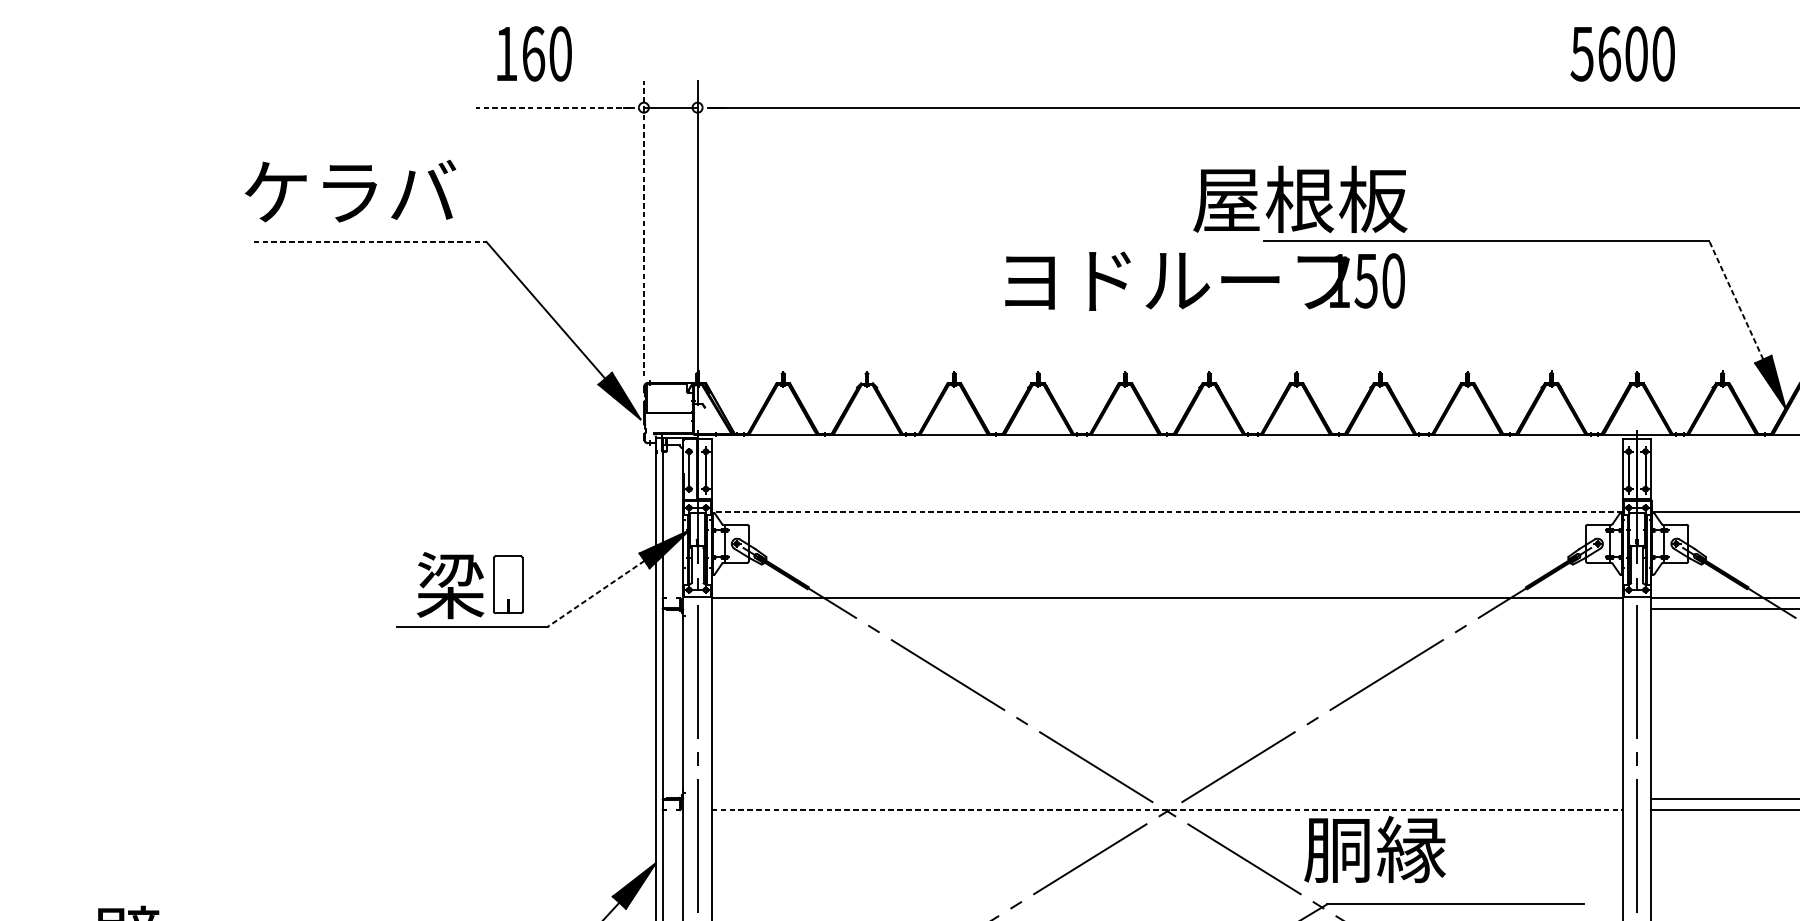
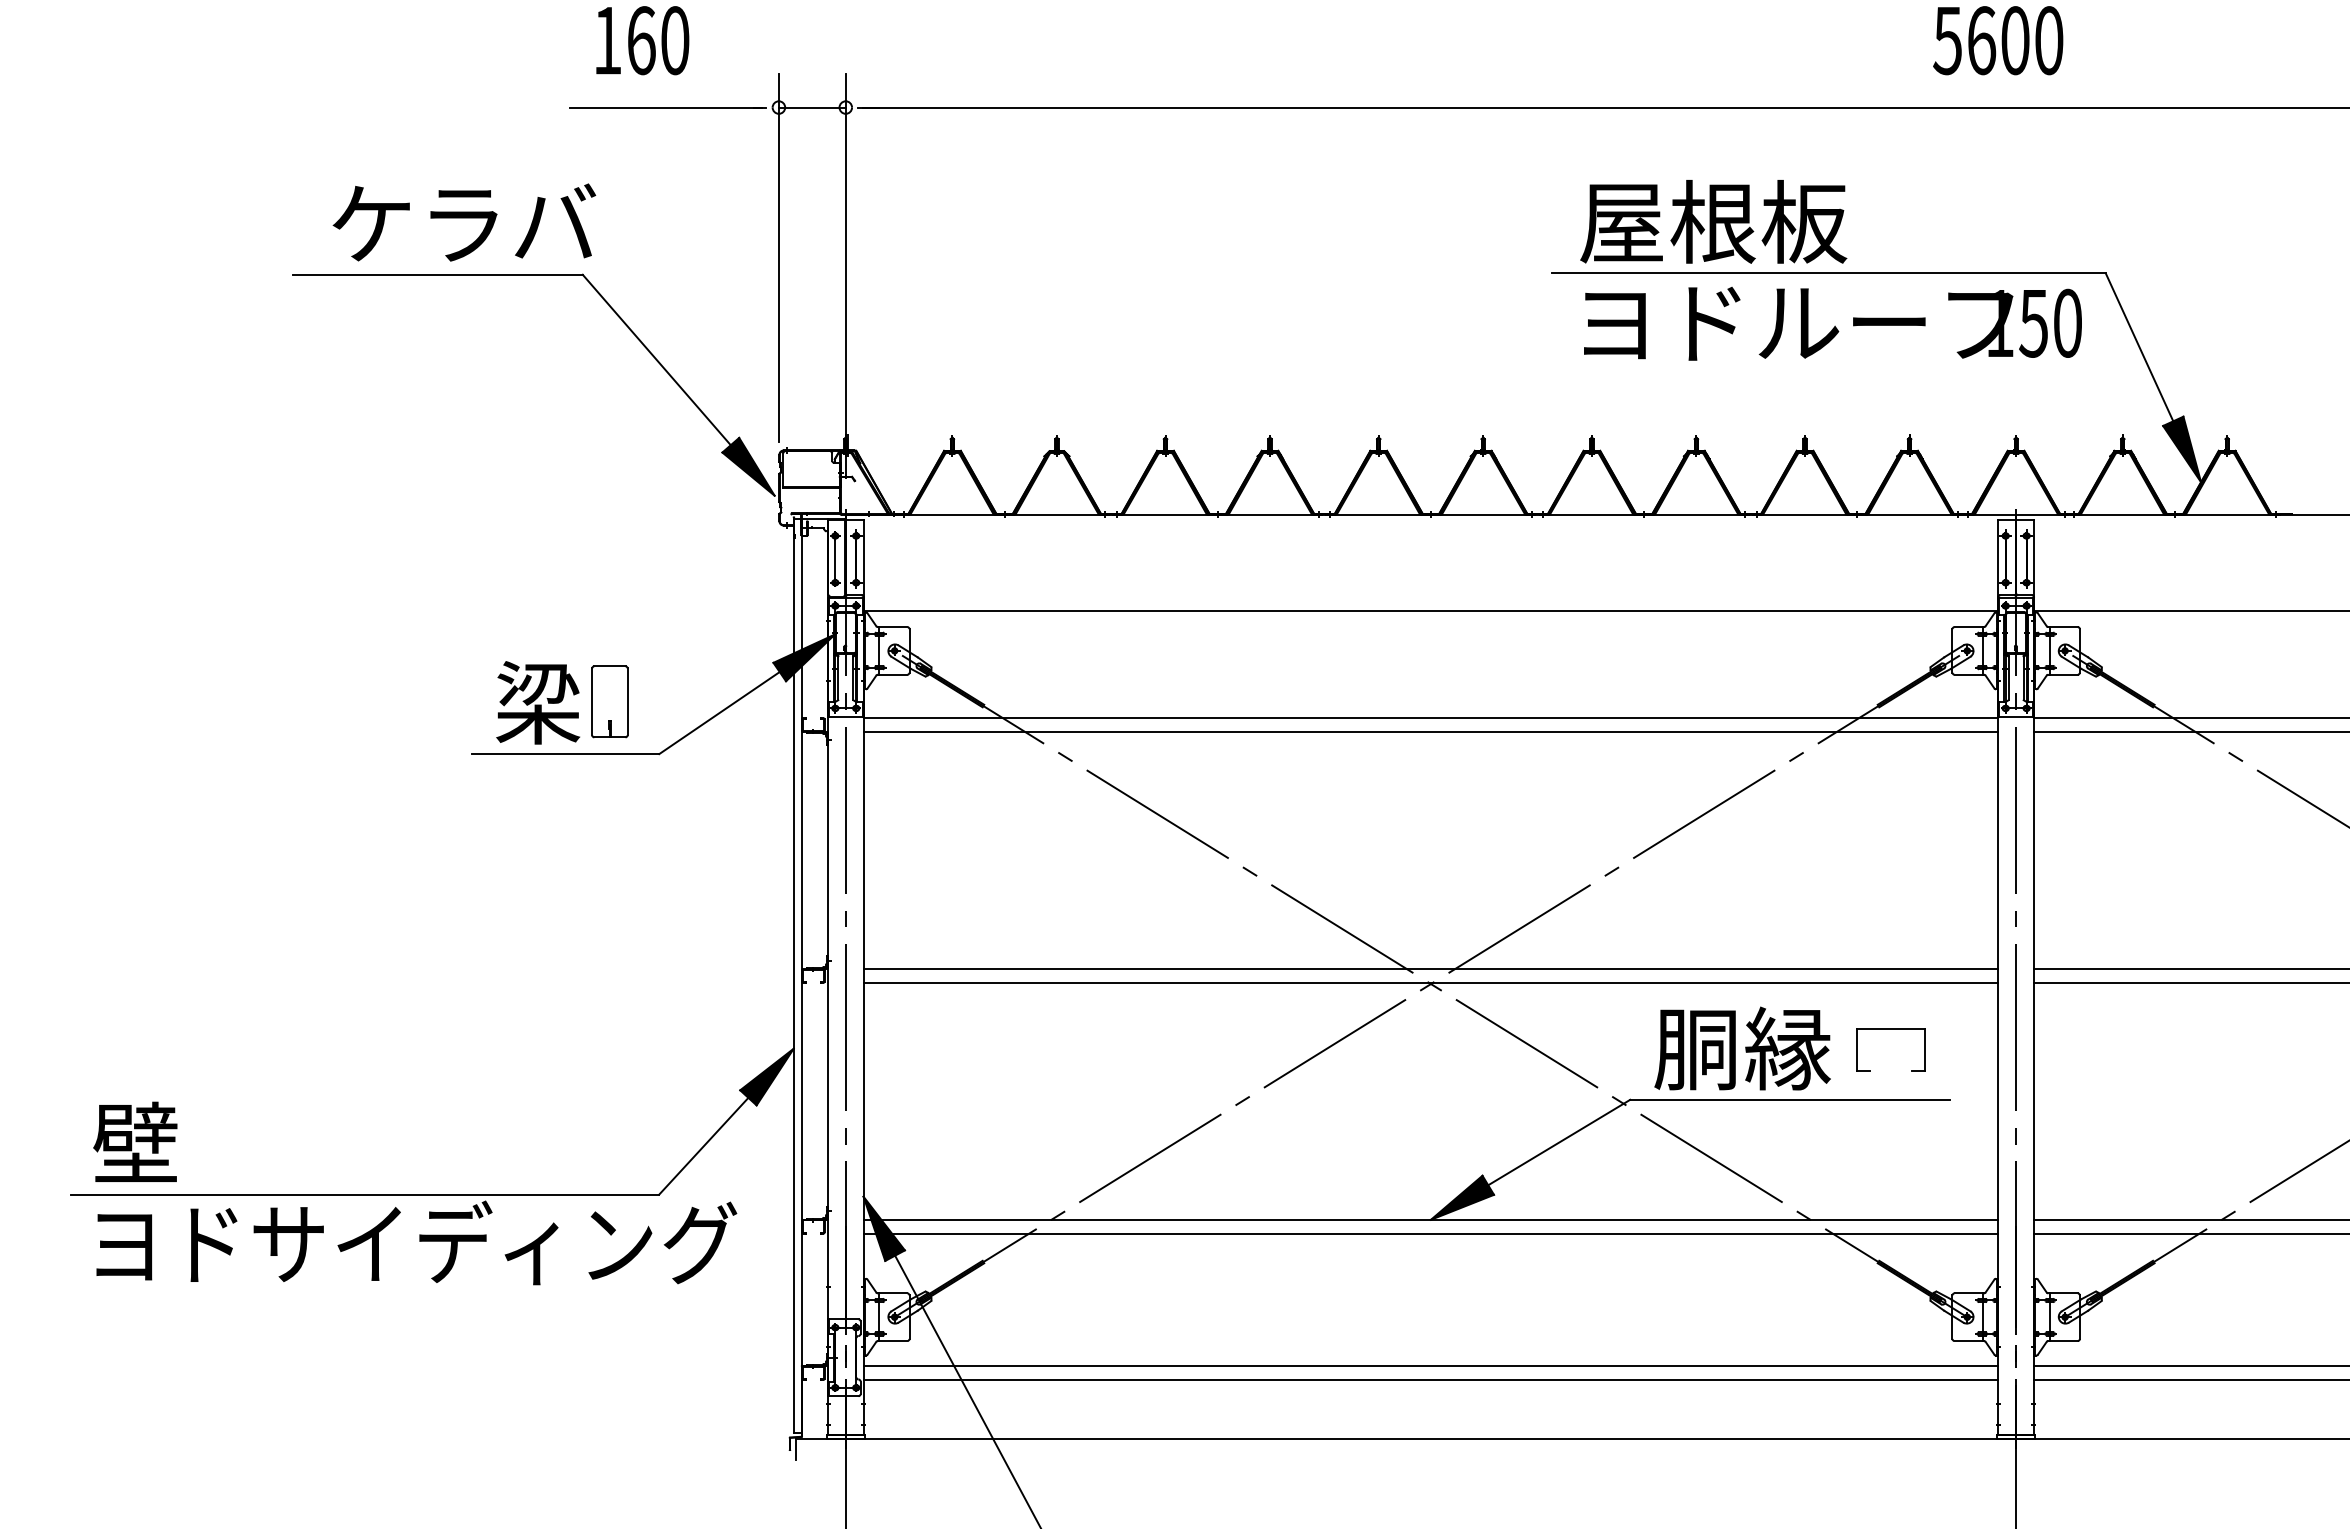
line: (553, 107) -> (666, 107), dashed -> solid
text: (350, 191) -> (464, 222), moved
text: (1300, 199) -> (1713, 221), moved
line: (643, 228) -> (778, 257), dashed -> solid
line: (369, 241) -> (437, 274), dashed -> solid
text: (1204, 281) -> (1832, 323), moved
line: (1736, 299) -> (2139, 346), dashed -> solid
line: (1167, 512) -> (1430, 611), dashed -> solid
line: (596, 594) -> (719, 713), dashed -> solid
line: (1167, 609) -> (1430, 732), added
line: (1167, 799) -> (1430, 969), added
line: (1167, 810) -> (1431, 982), dashed -> solid
part: (1536, 847) -> (1890, 1029), added
text: (1374, 849) -> (1742, 1048), moved

